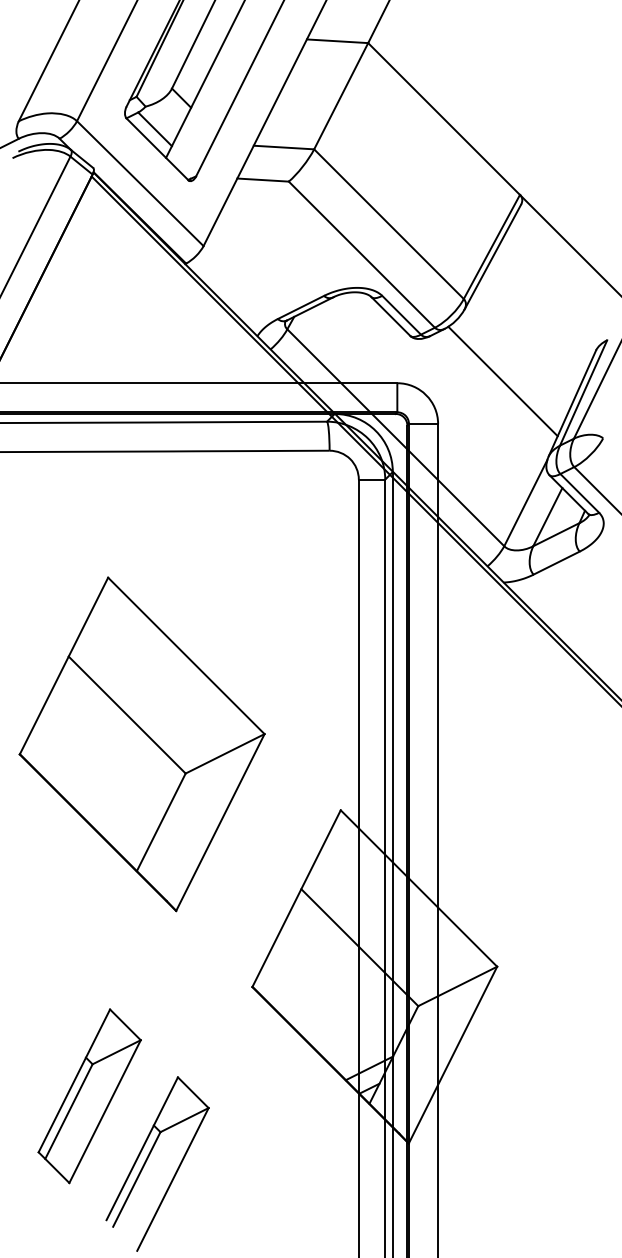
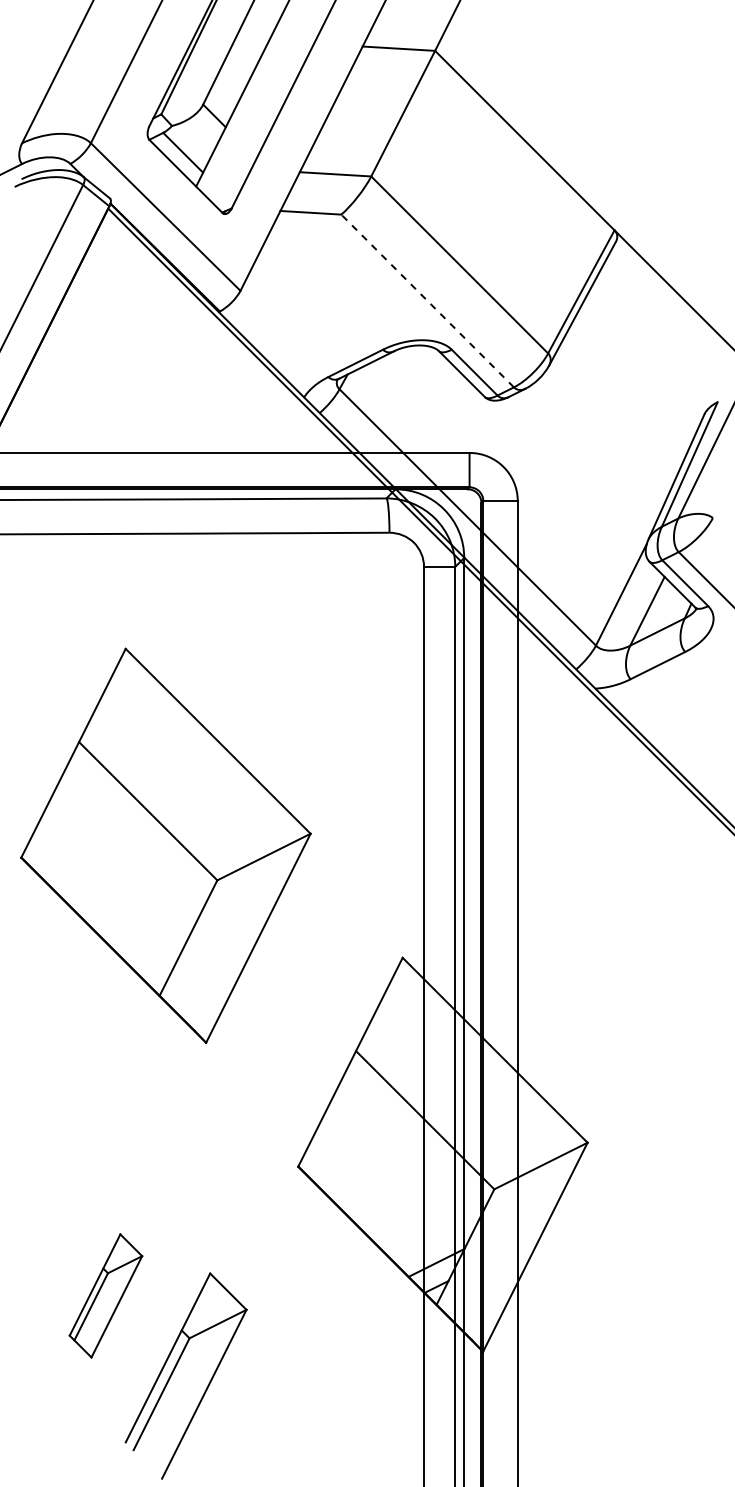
line: (361, 254) -> (427, 300), solid -> dashed
line: (503, 381) -> (594, 450), removed
part: (141, 744) -> (165, 845), moved
part: (89, 1095) -> (105, 1295), size x0.6

